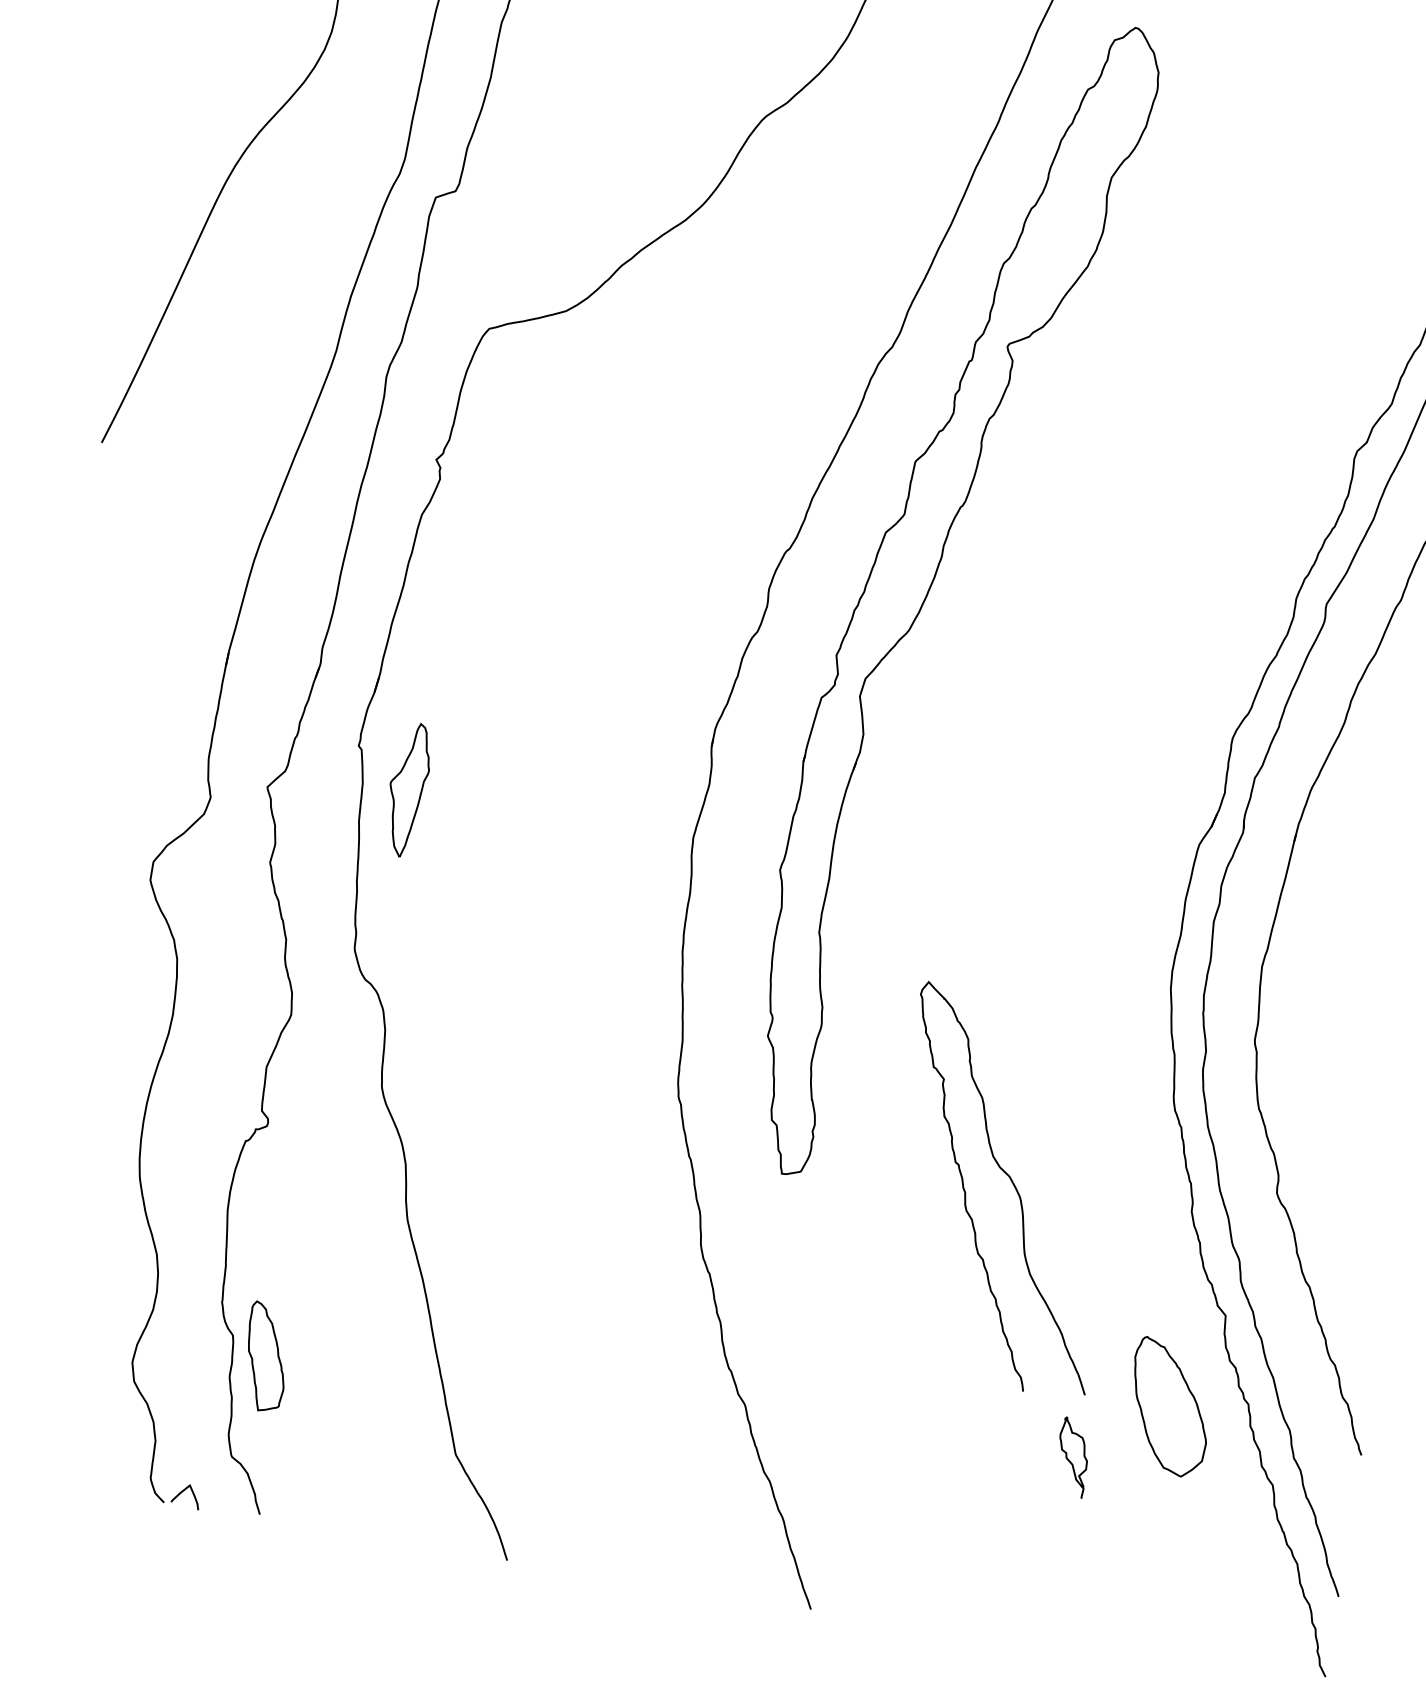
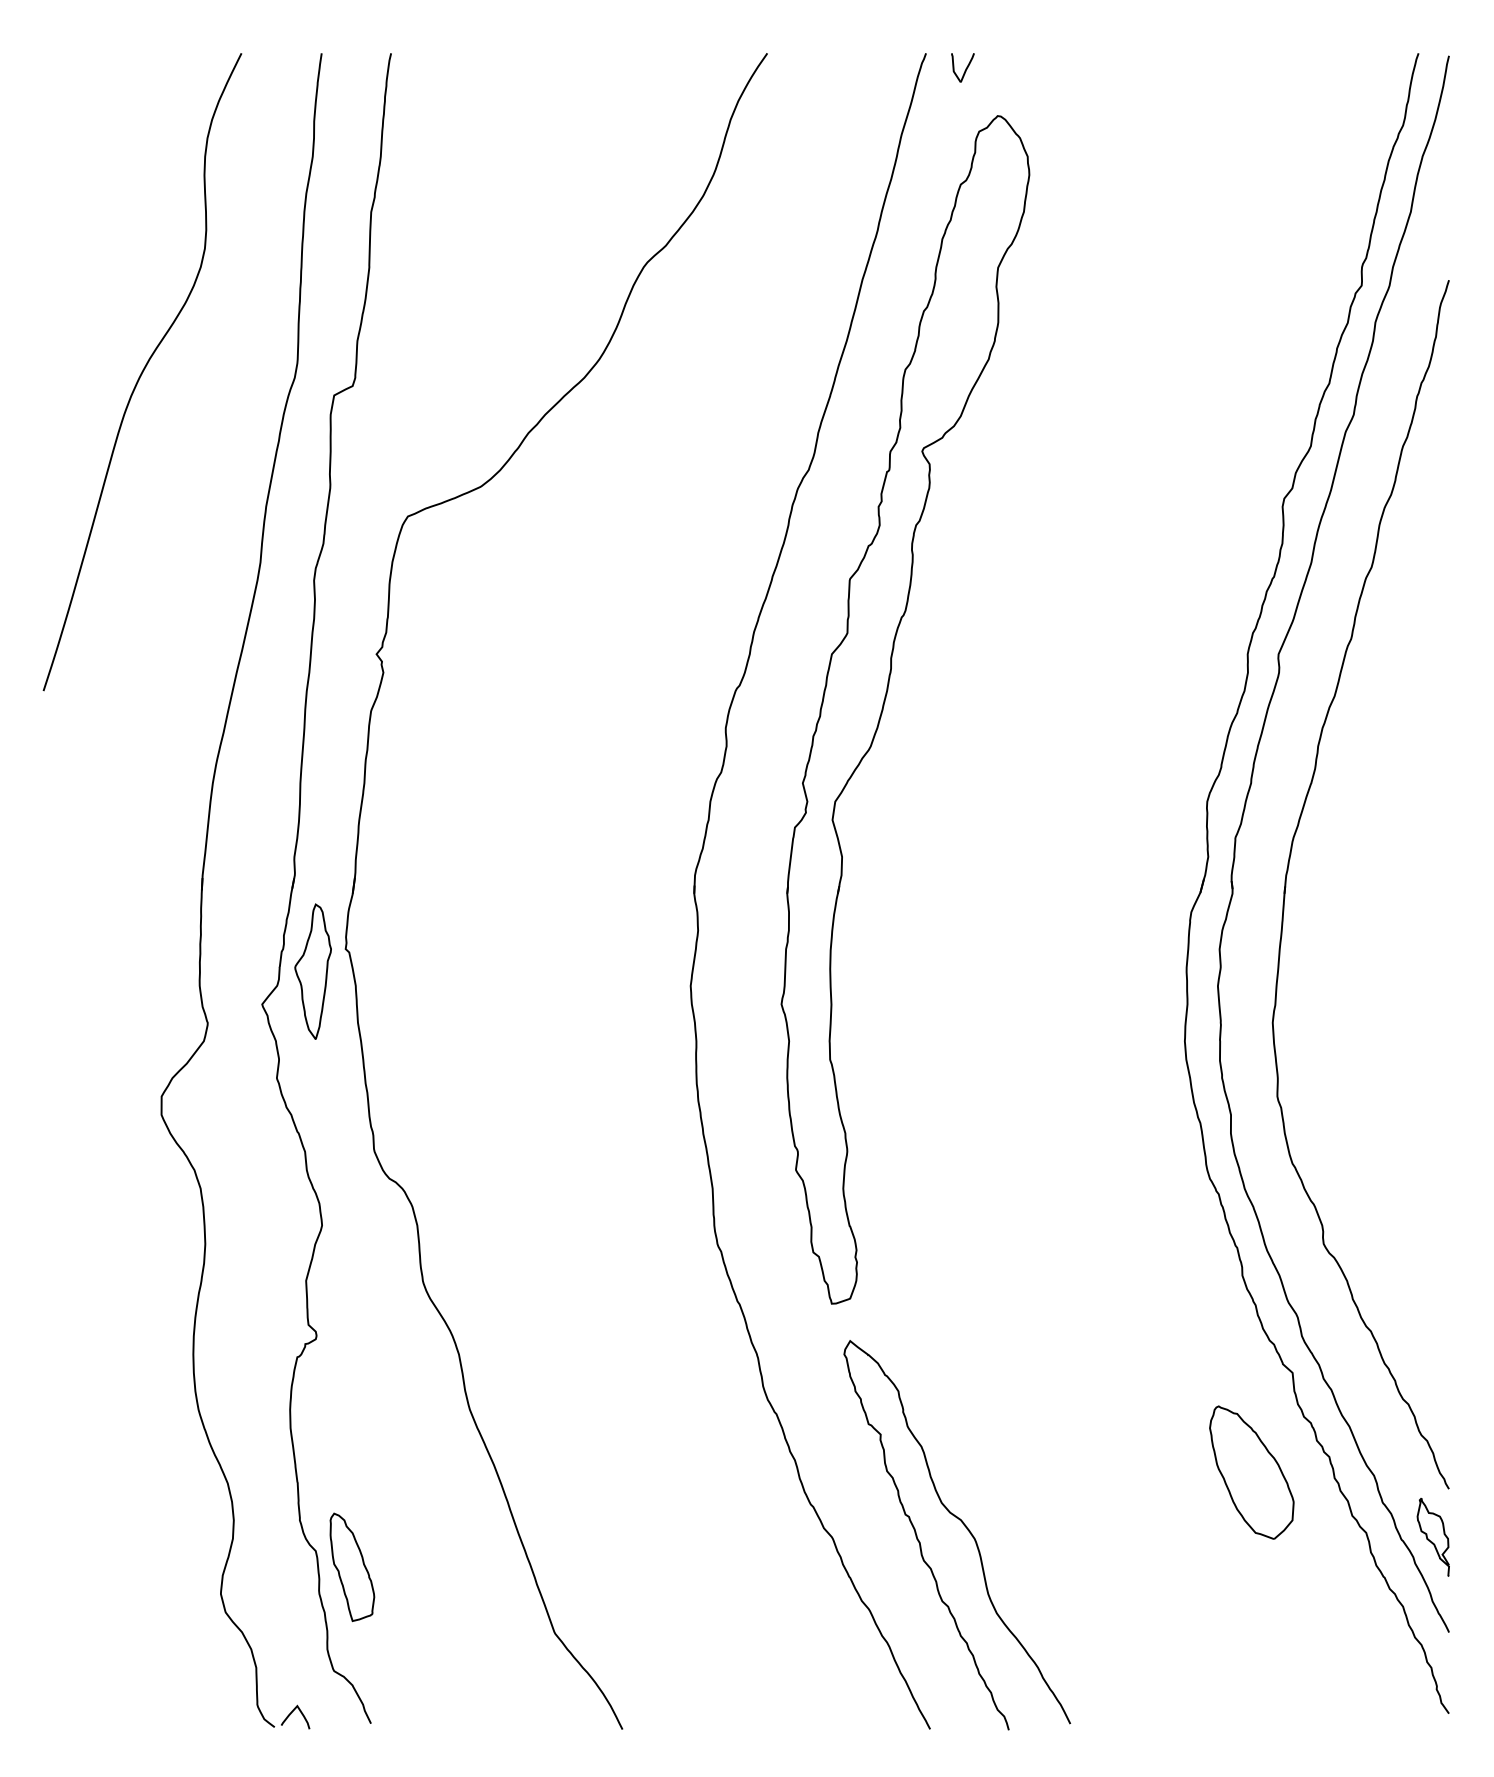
part: (407, 789) -> (312, 971), moved
curve: (1014, 1187) -> (967, 1530), moved
curve: (1068, 1458) -> (1429, 1539), moved

